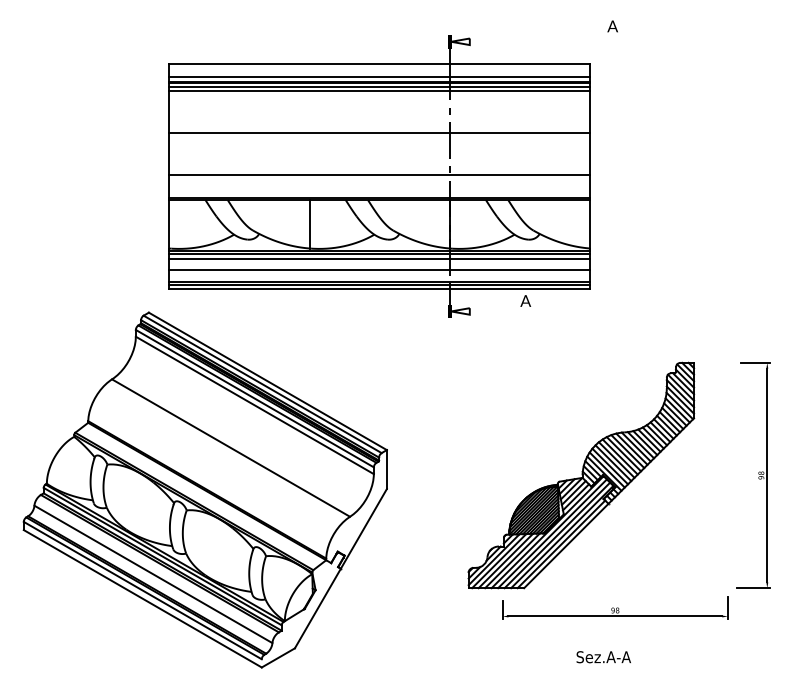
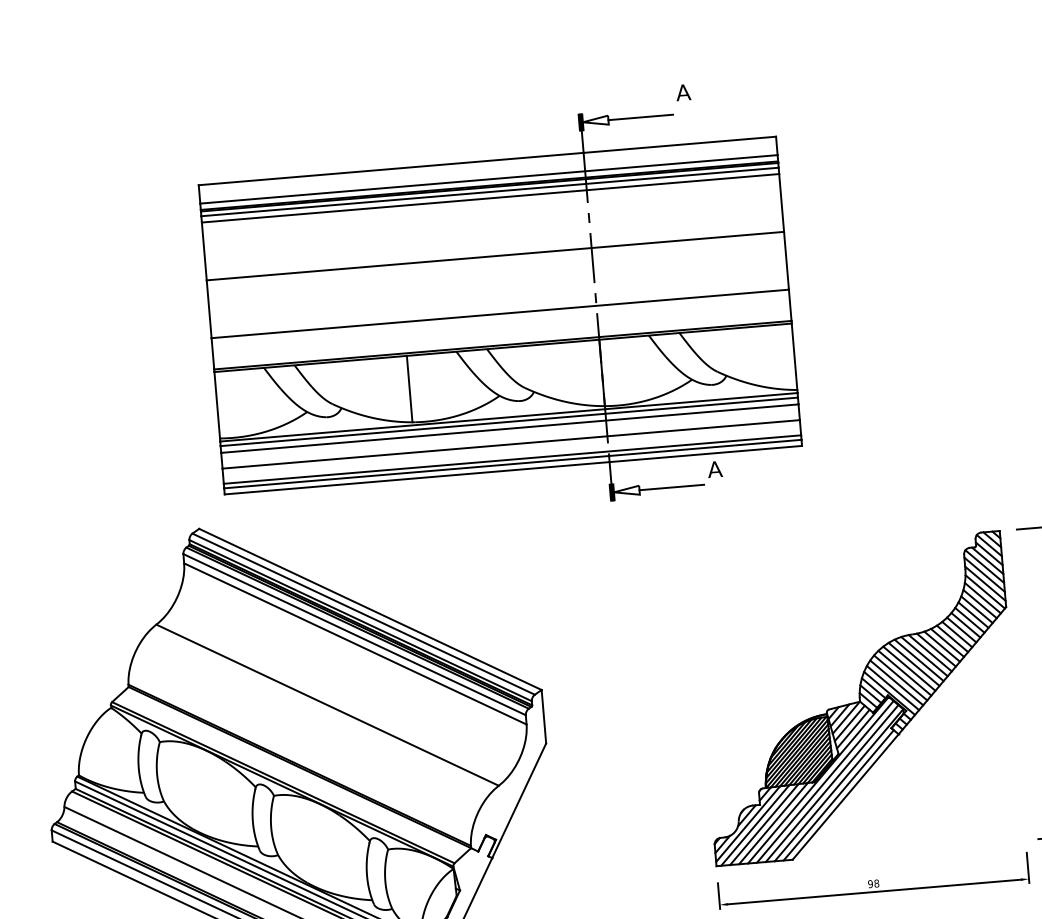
text: (612, 26) -> (683, 92), moved
line: (492, 41) -> (639, 117), added
line: (492, 311) -> (670, 487), added
part: (581, 475) -> (858, 698), moved

